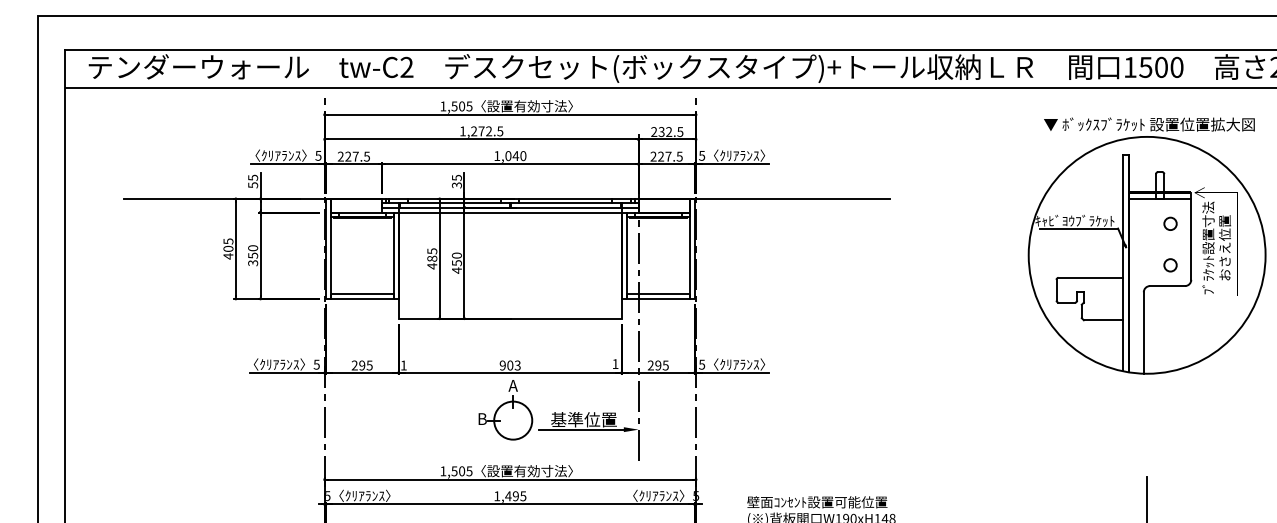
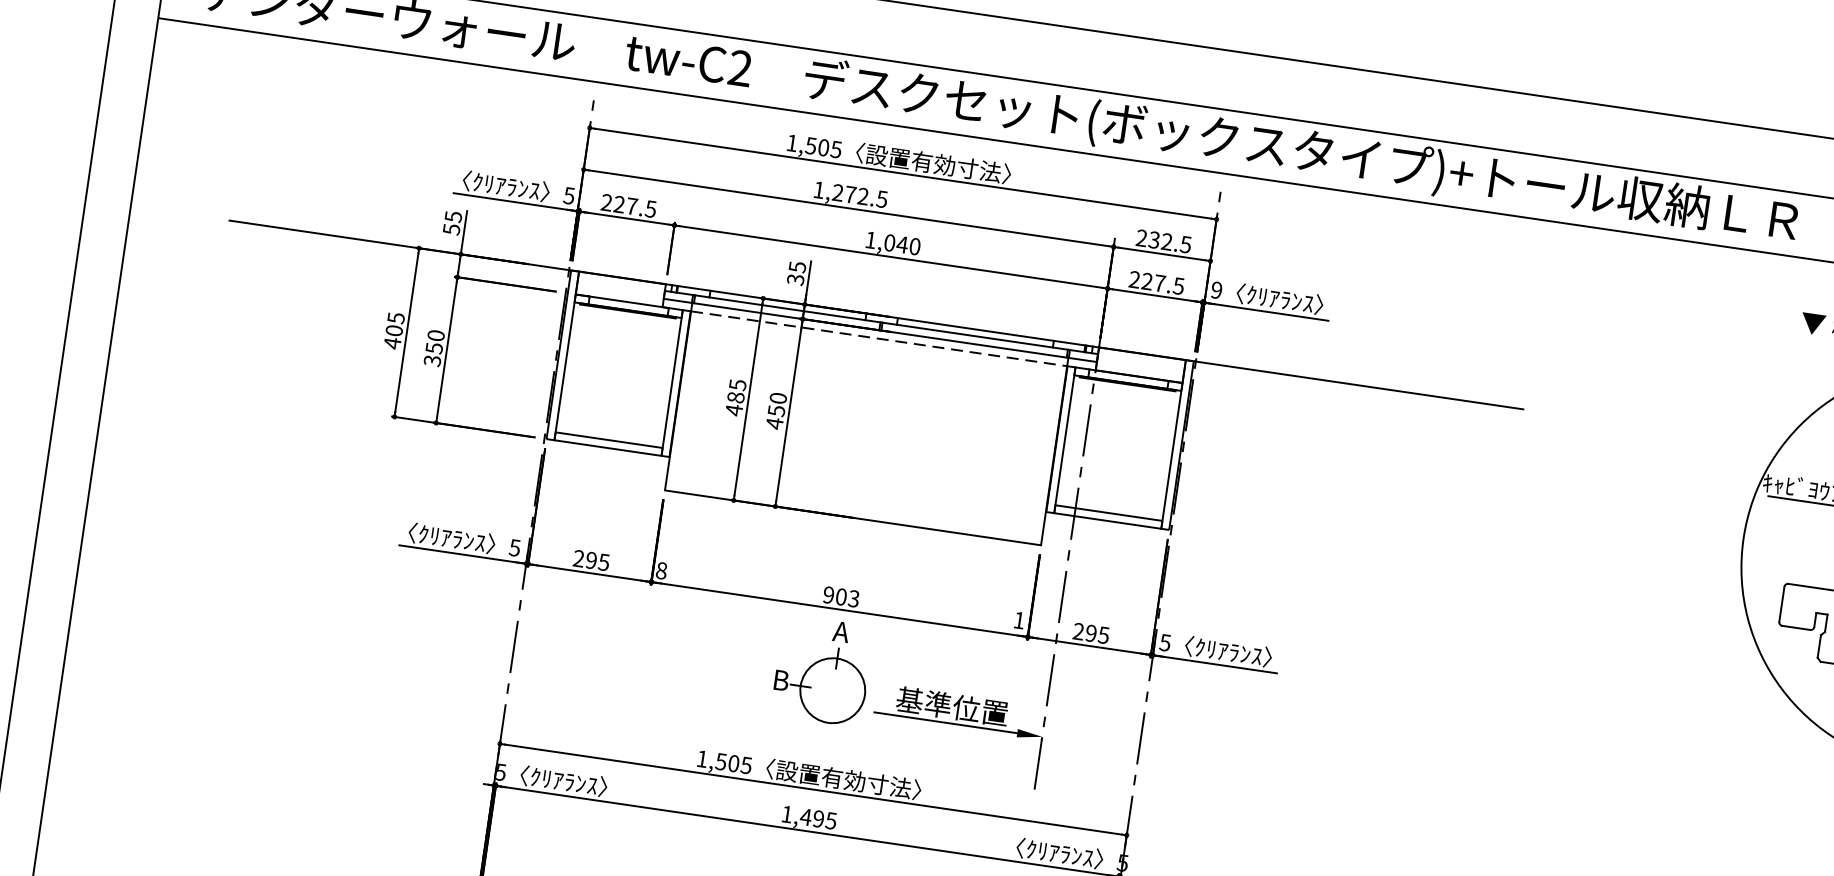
text: (702, 155) -> (1217, 289), 5 -> 9
line: (510, 212) -> (879, 338), solid -> dashed
text: (403, 365) -> (661, 570), 1 -> 8

